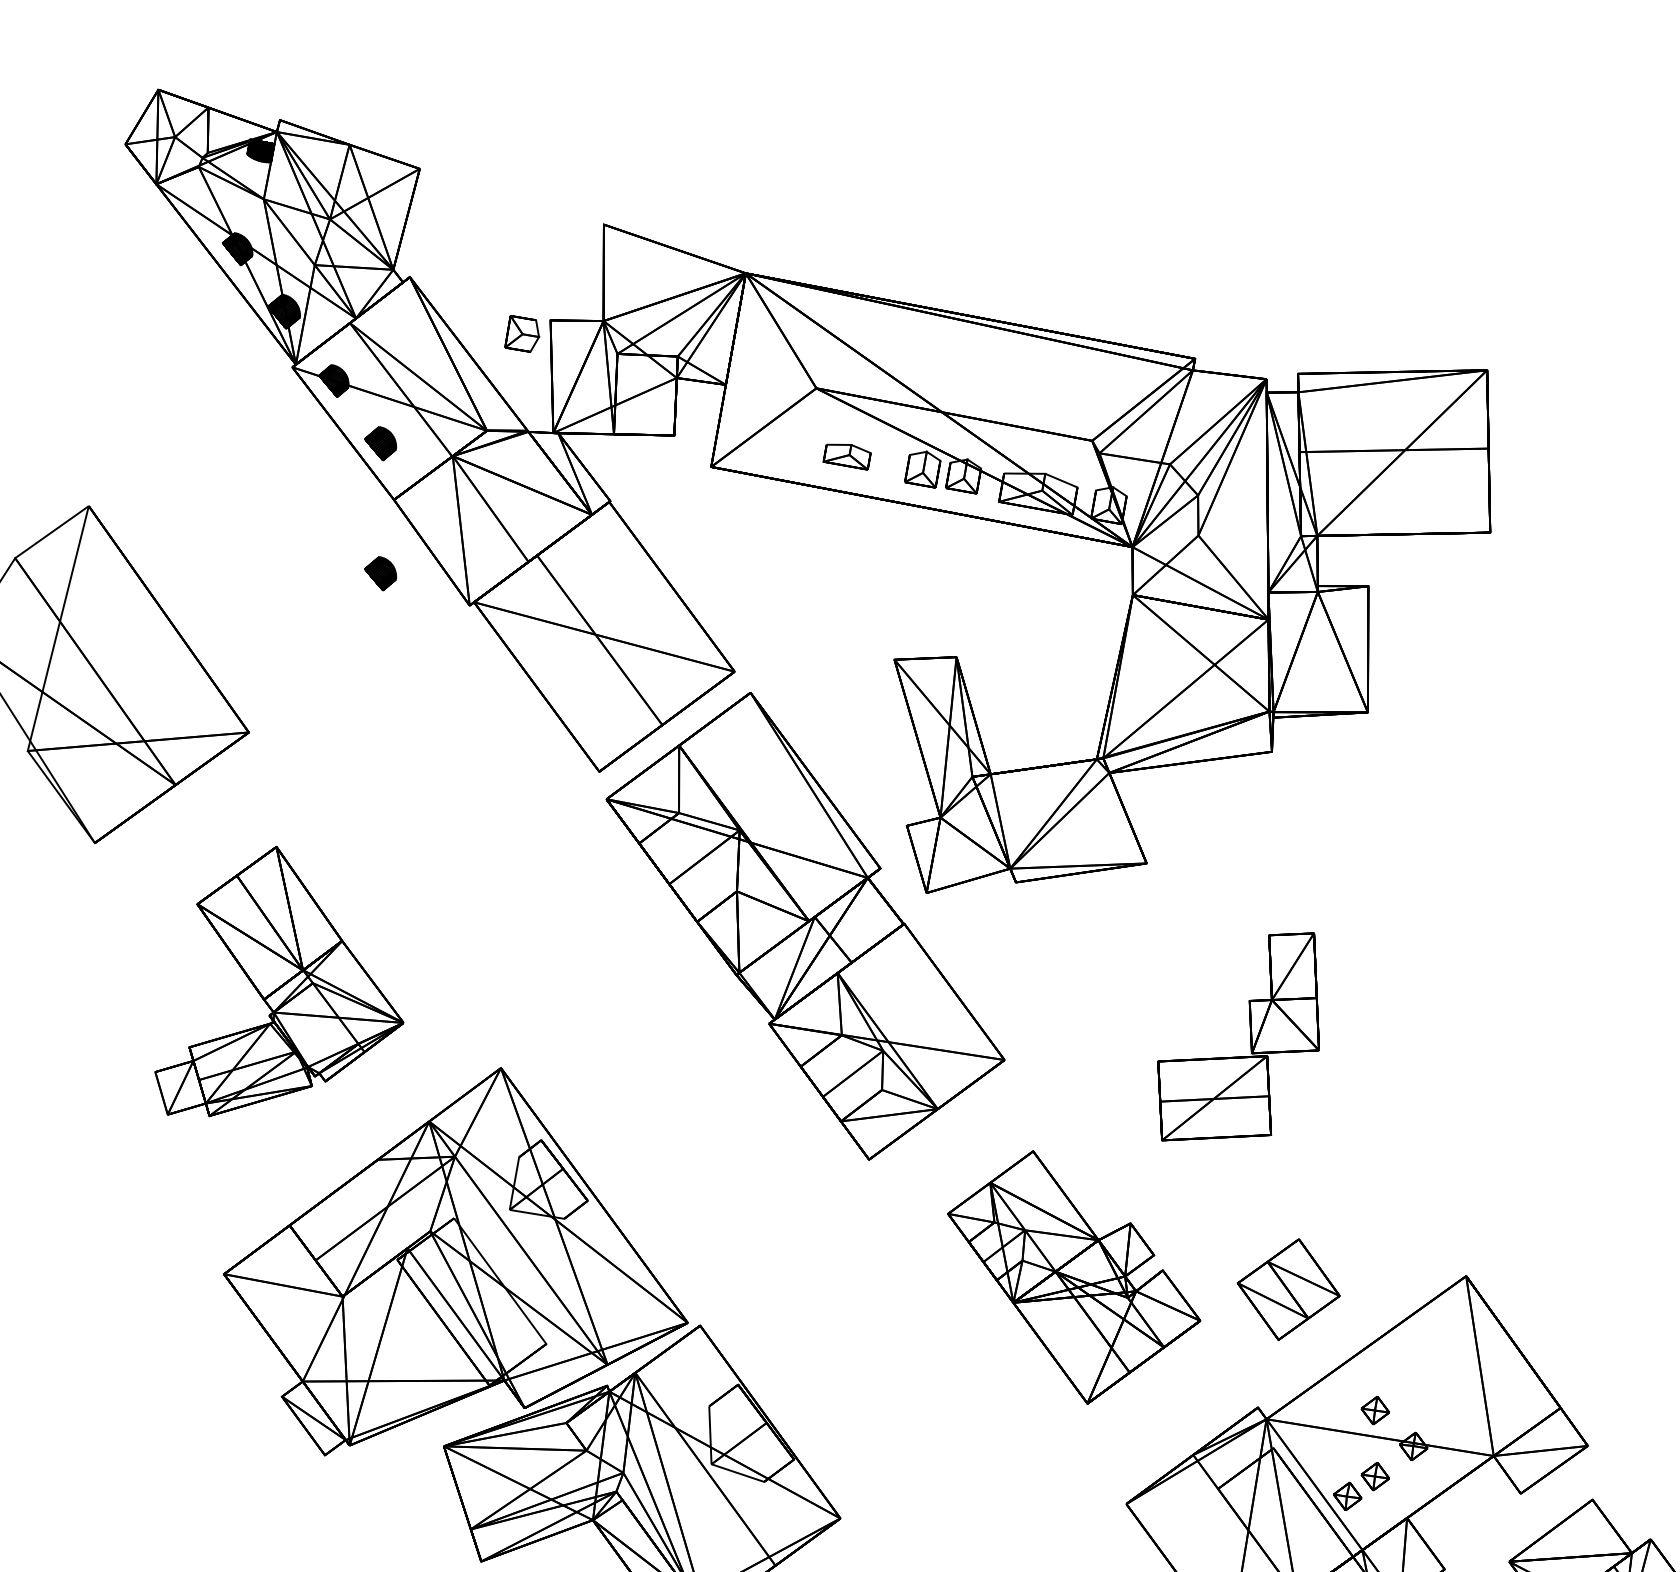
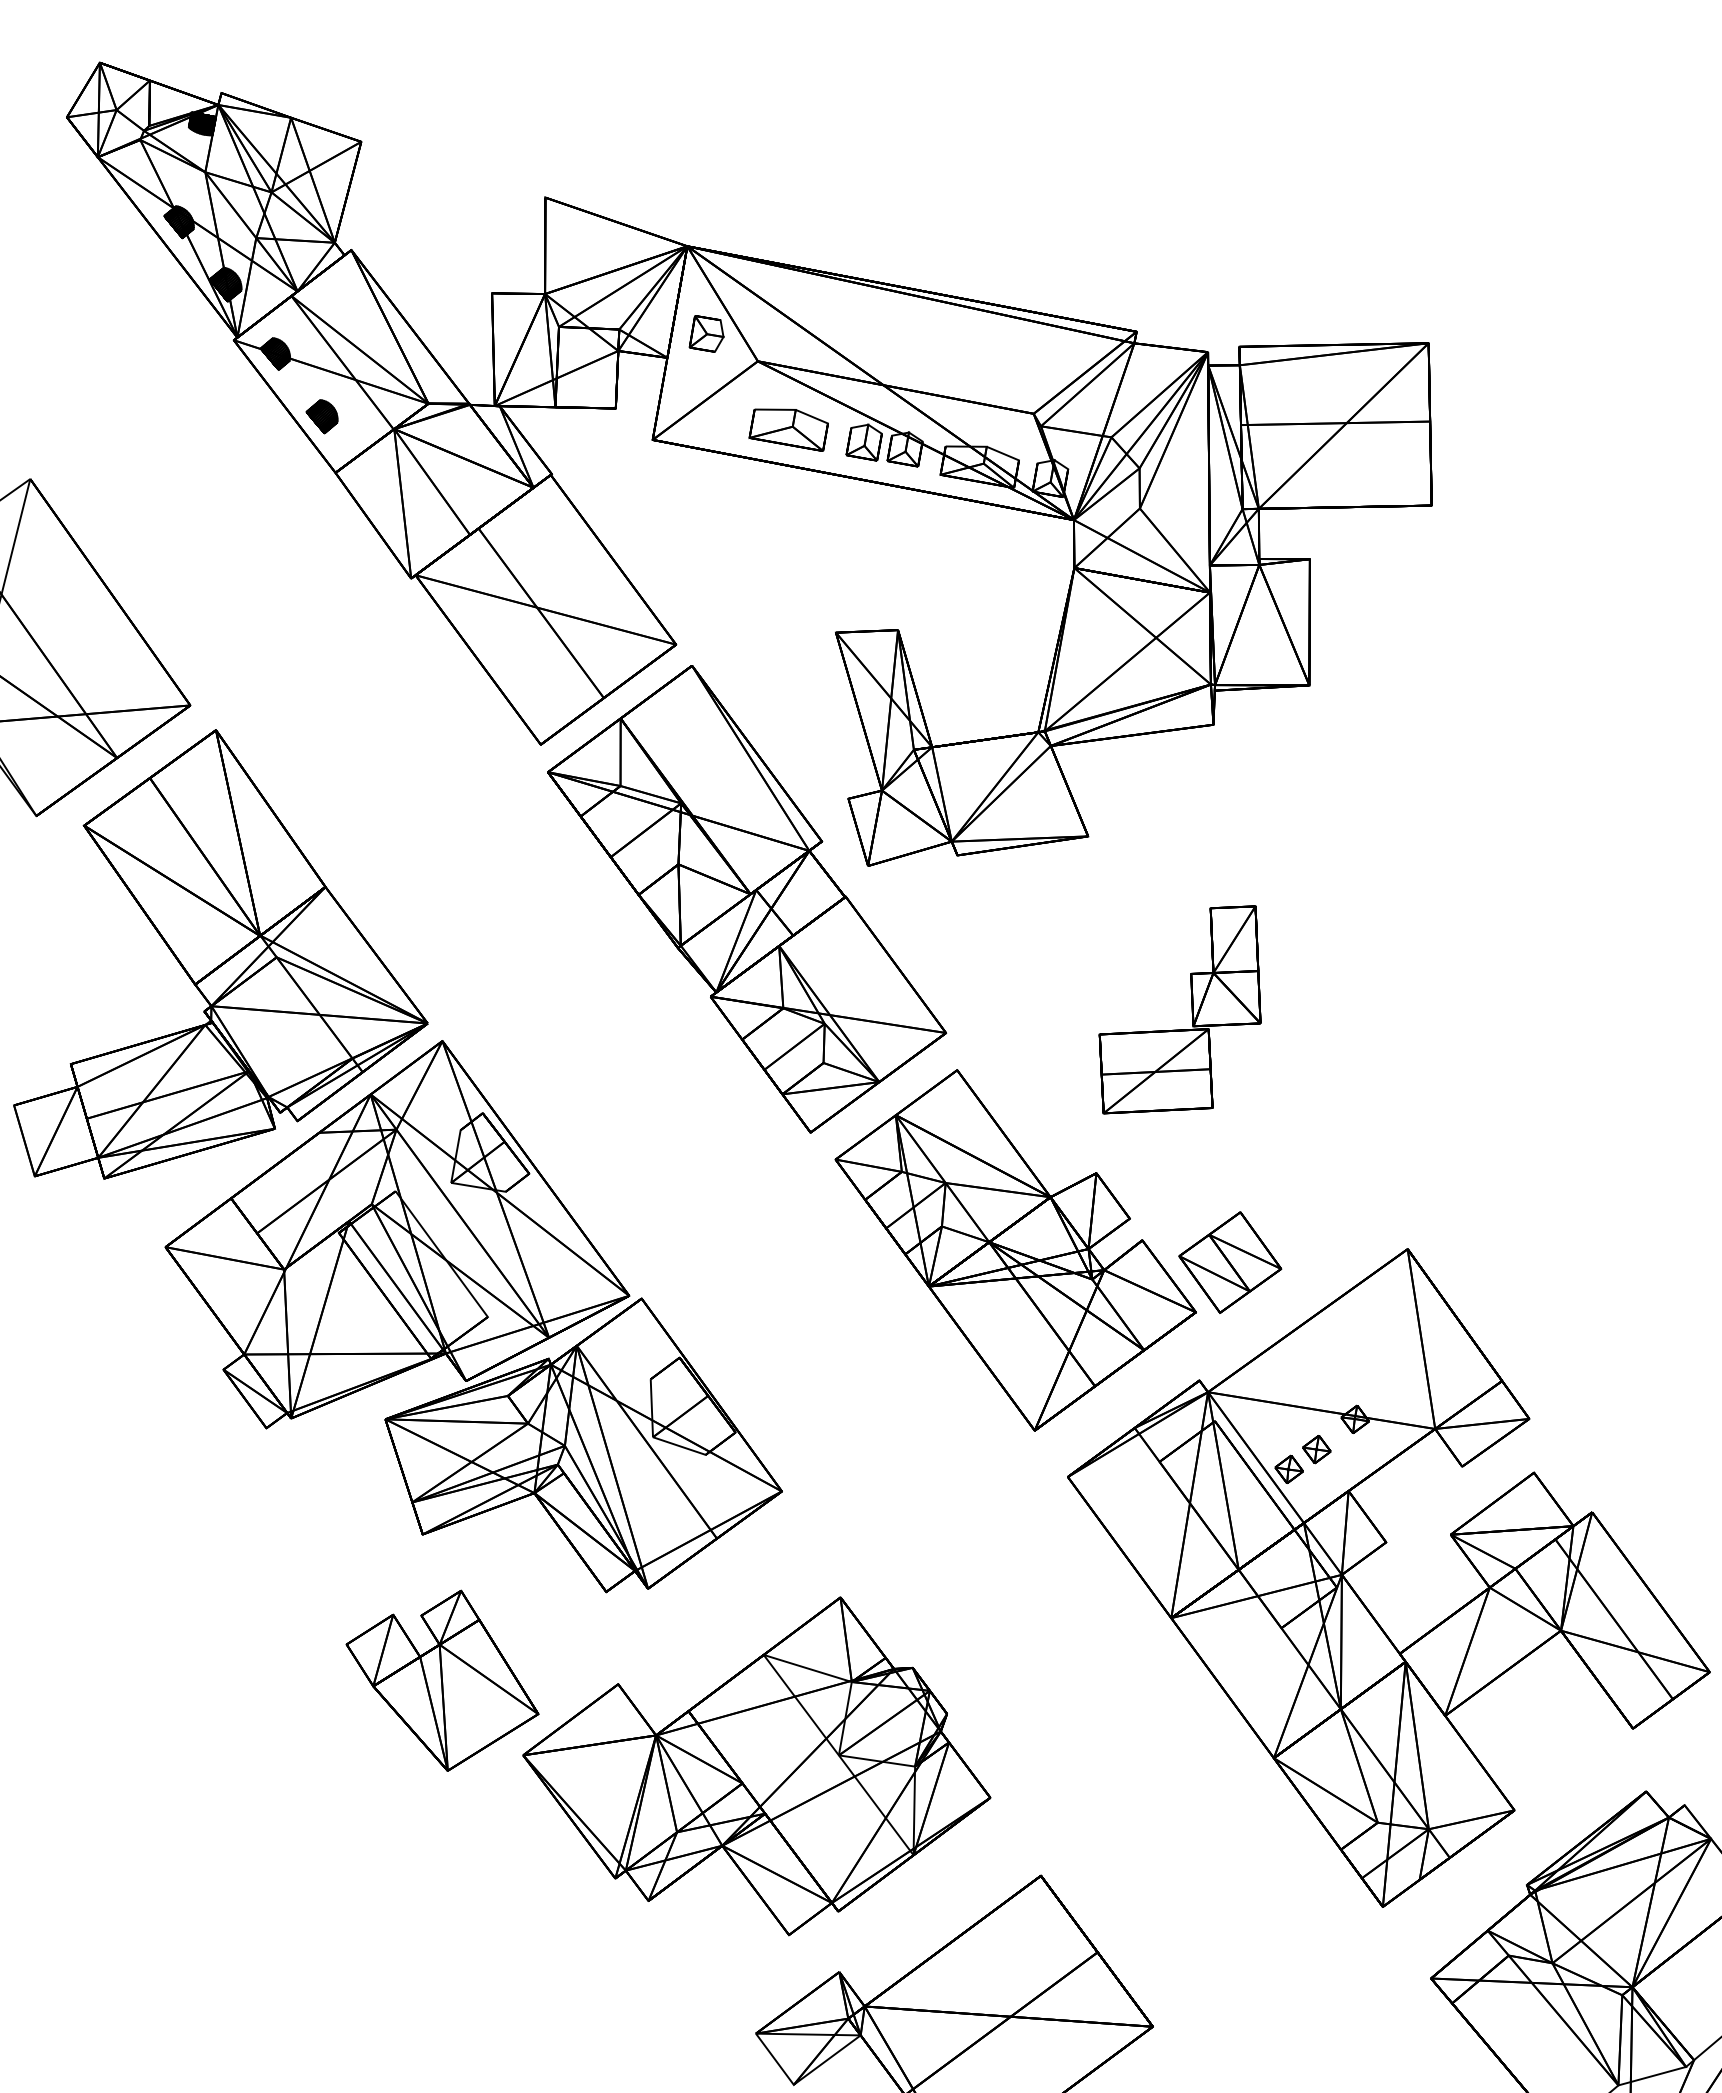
part: (522, 333) -> (706, 333), moved
part: (847, 456) -> (788, 429), size x1.67
part: (380, 573) -> (321, 546), removed
part: (279, 981) -> (220, 954), size x1.67
part: (1074, 1277) -> (1015, 1250), size x1.43
part: (1375, 1410) -> (1316, 1383), removed

